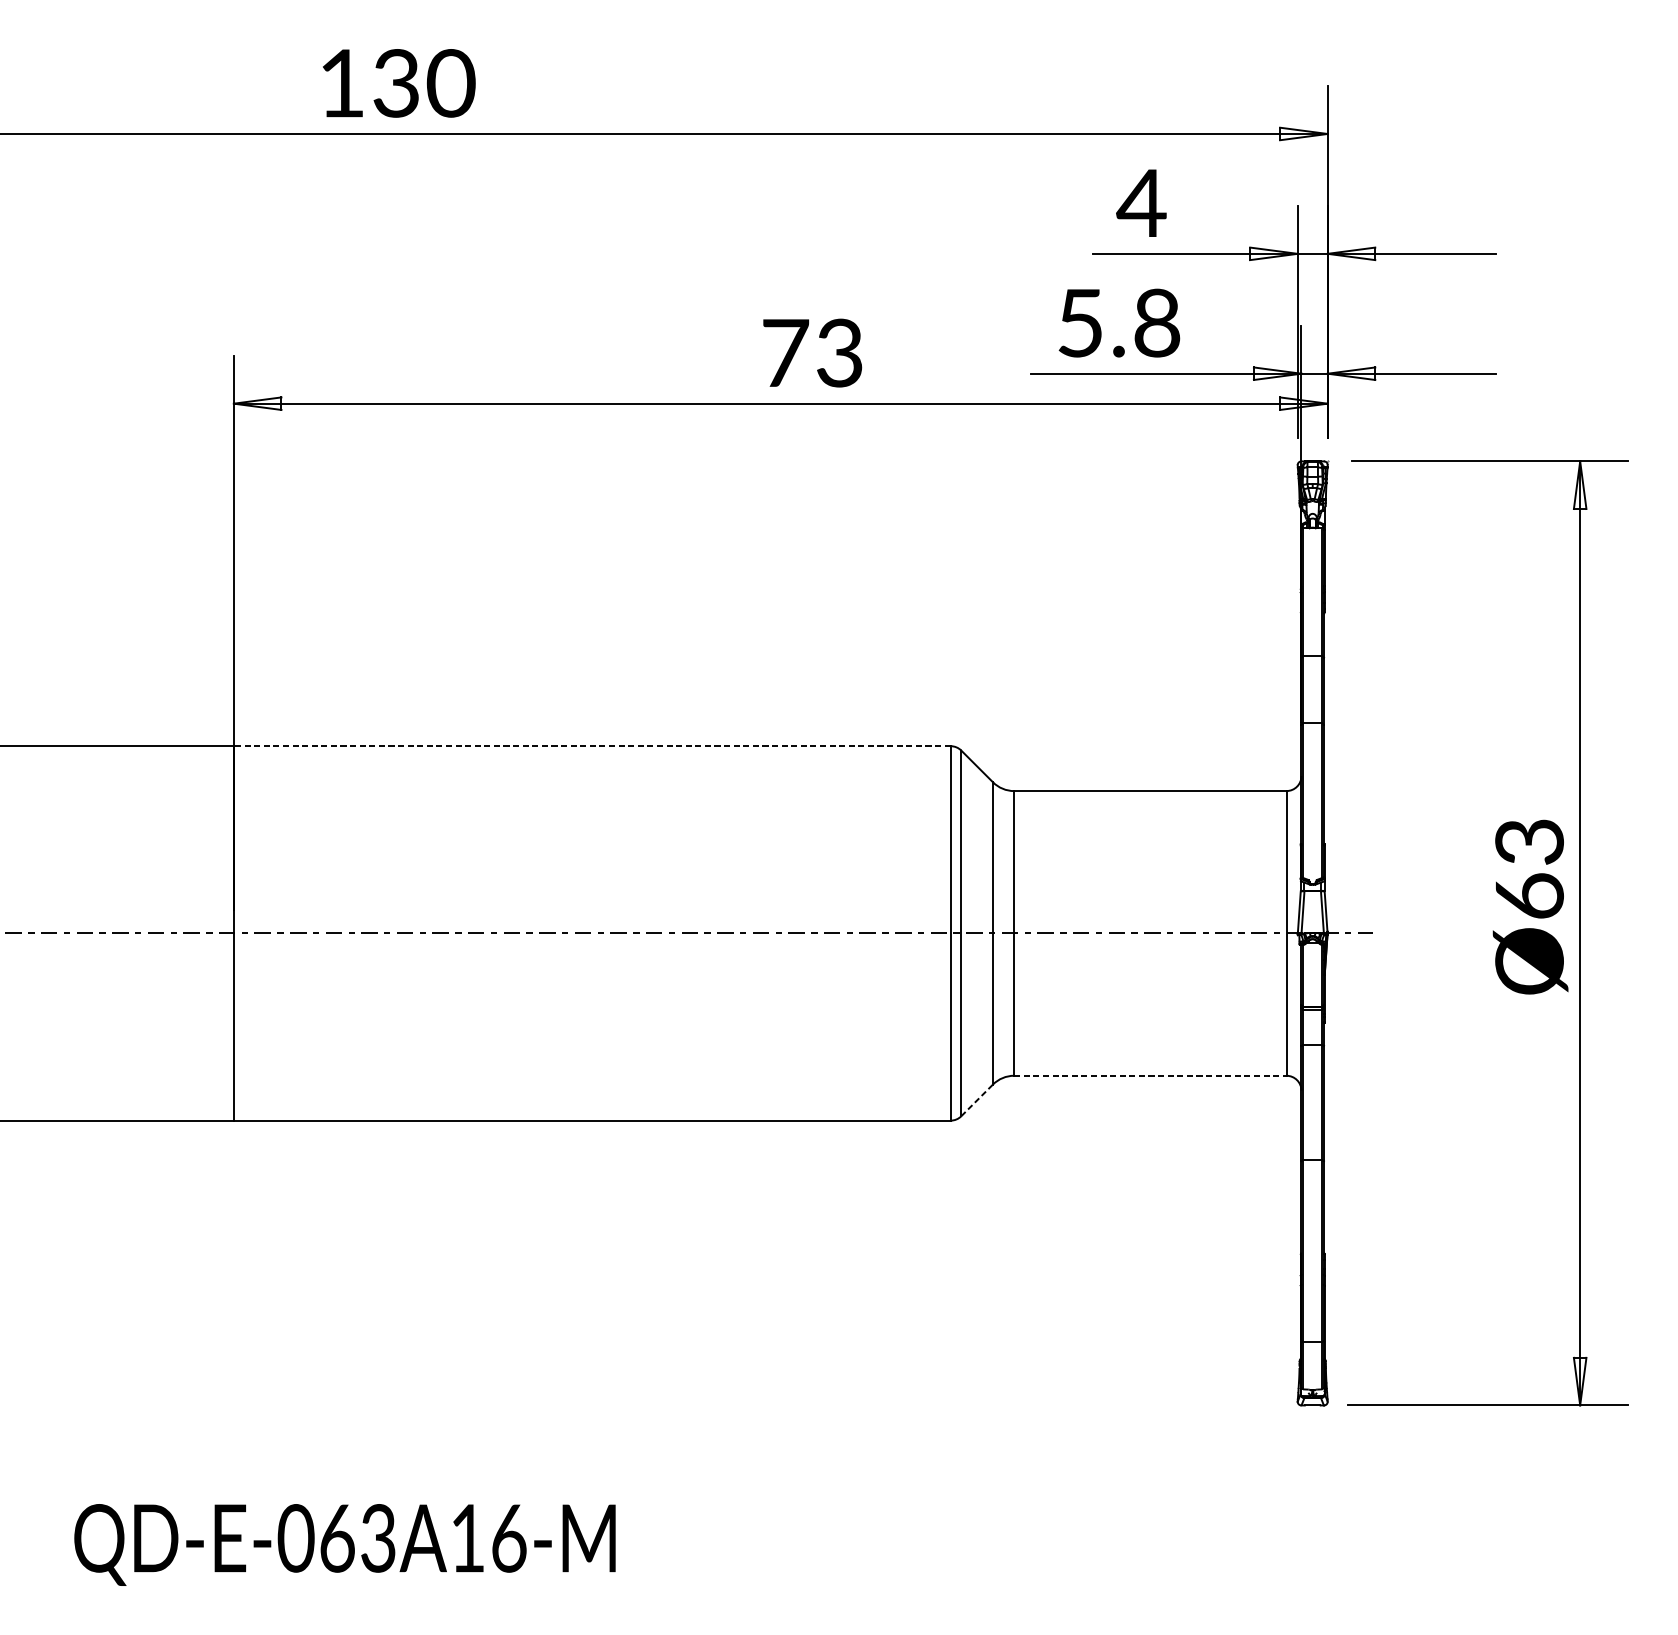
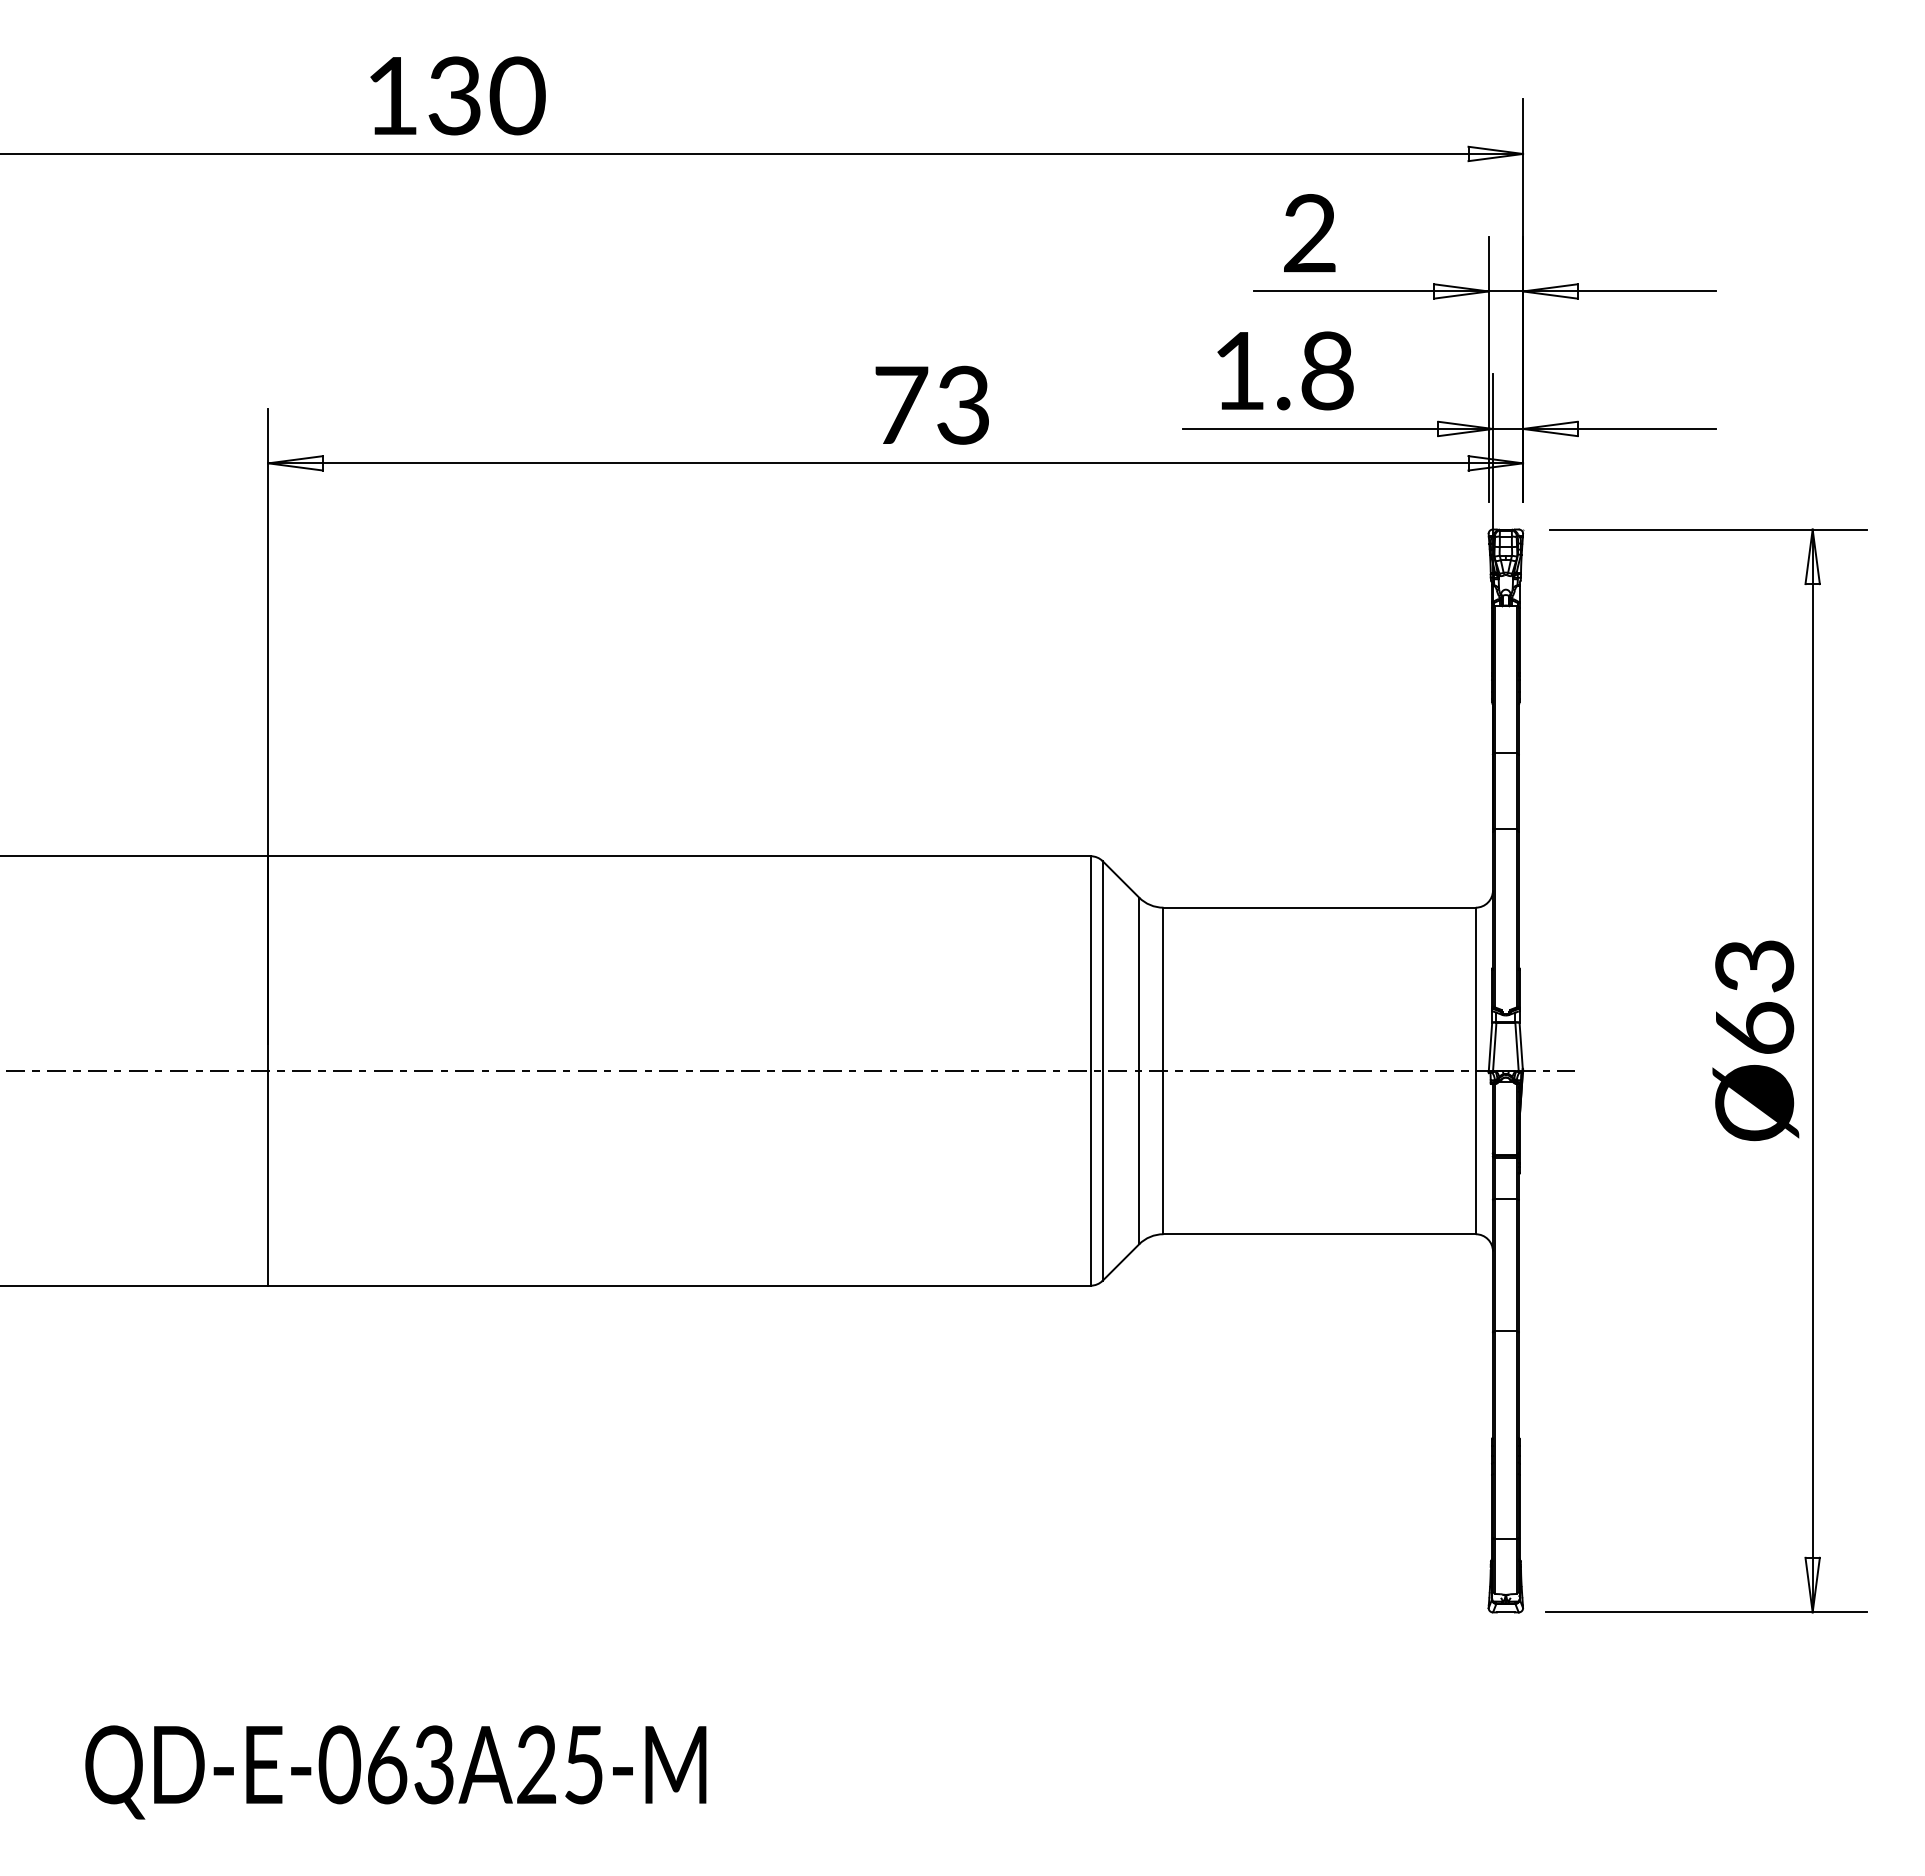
text: (1141, 203) -> (1309, 233), 4 -> 2
text: (1079, 323) -> (1238, 371), 5.8 -> 1.8
line: (592, 746) -> (679, 856), dashed -> solid
line: (1151, 1075) -> (1320, 1234), dashed -> solid
line: (976, 1100) -> (1120, 1262), dashed -> solid
text: (488, 1538) -> (560, 1764), QD-E-063A16-M -> QD-E-063A25-M

